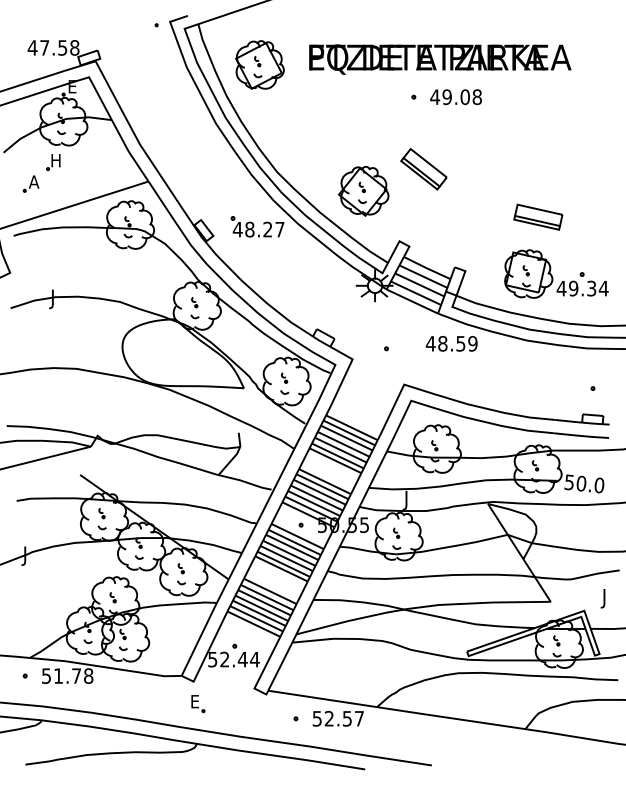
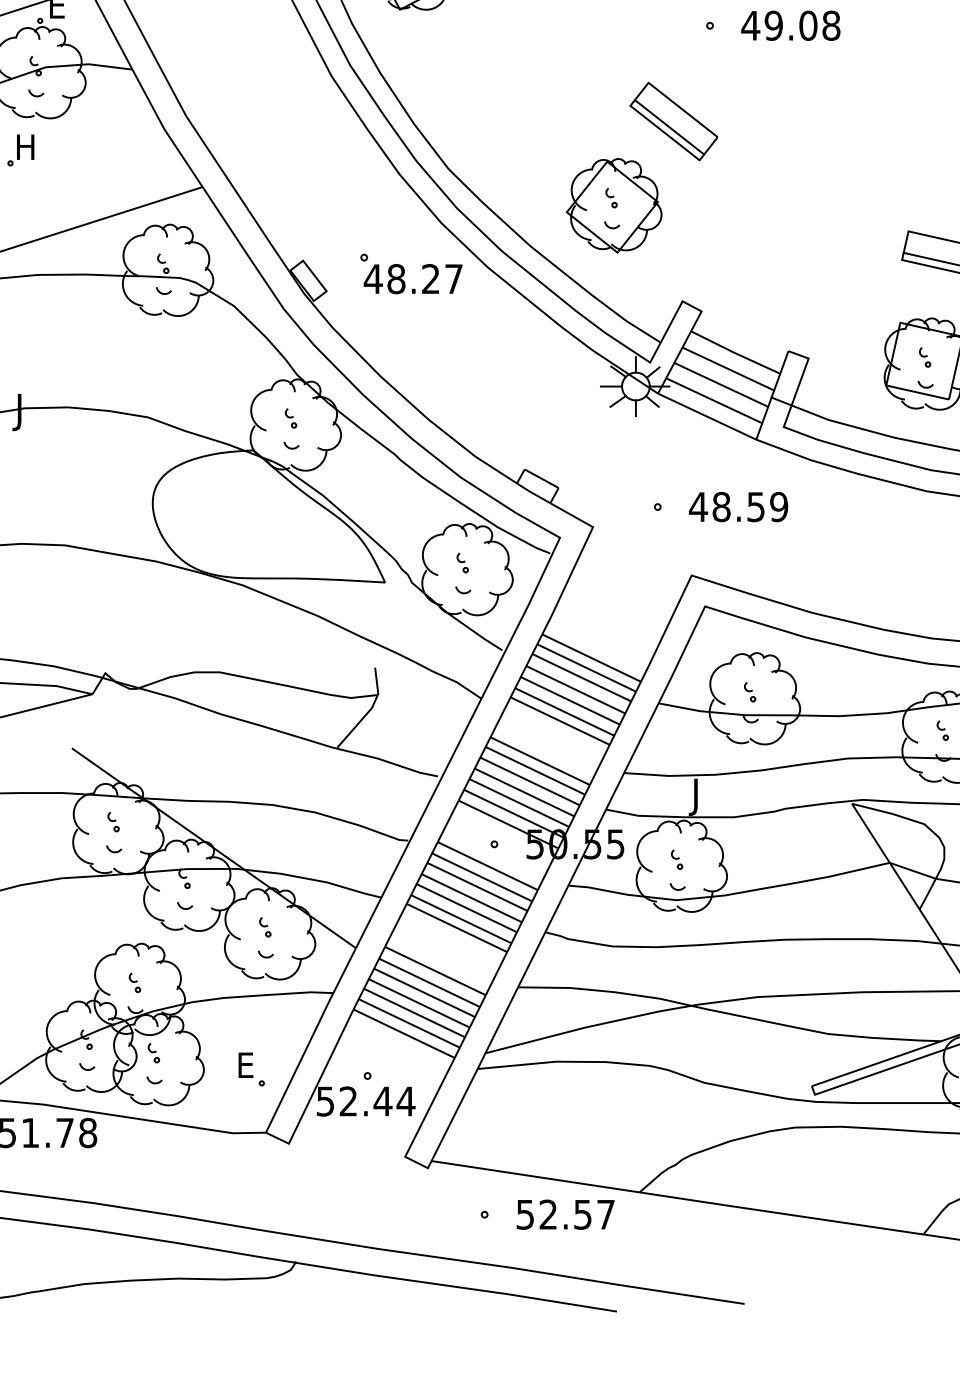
part: (423, 169) -> (673, 121), moved
text: (451, 343) -> (738, 506), moved
part: (198, 704) -> (252, 1070), moved

